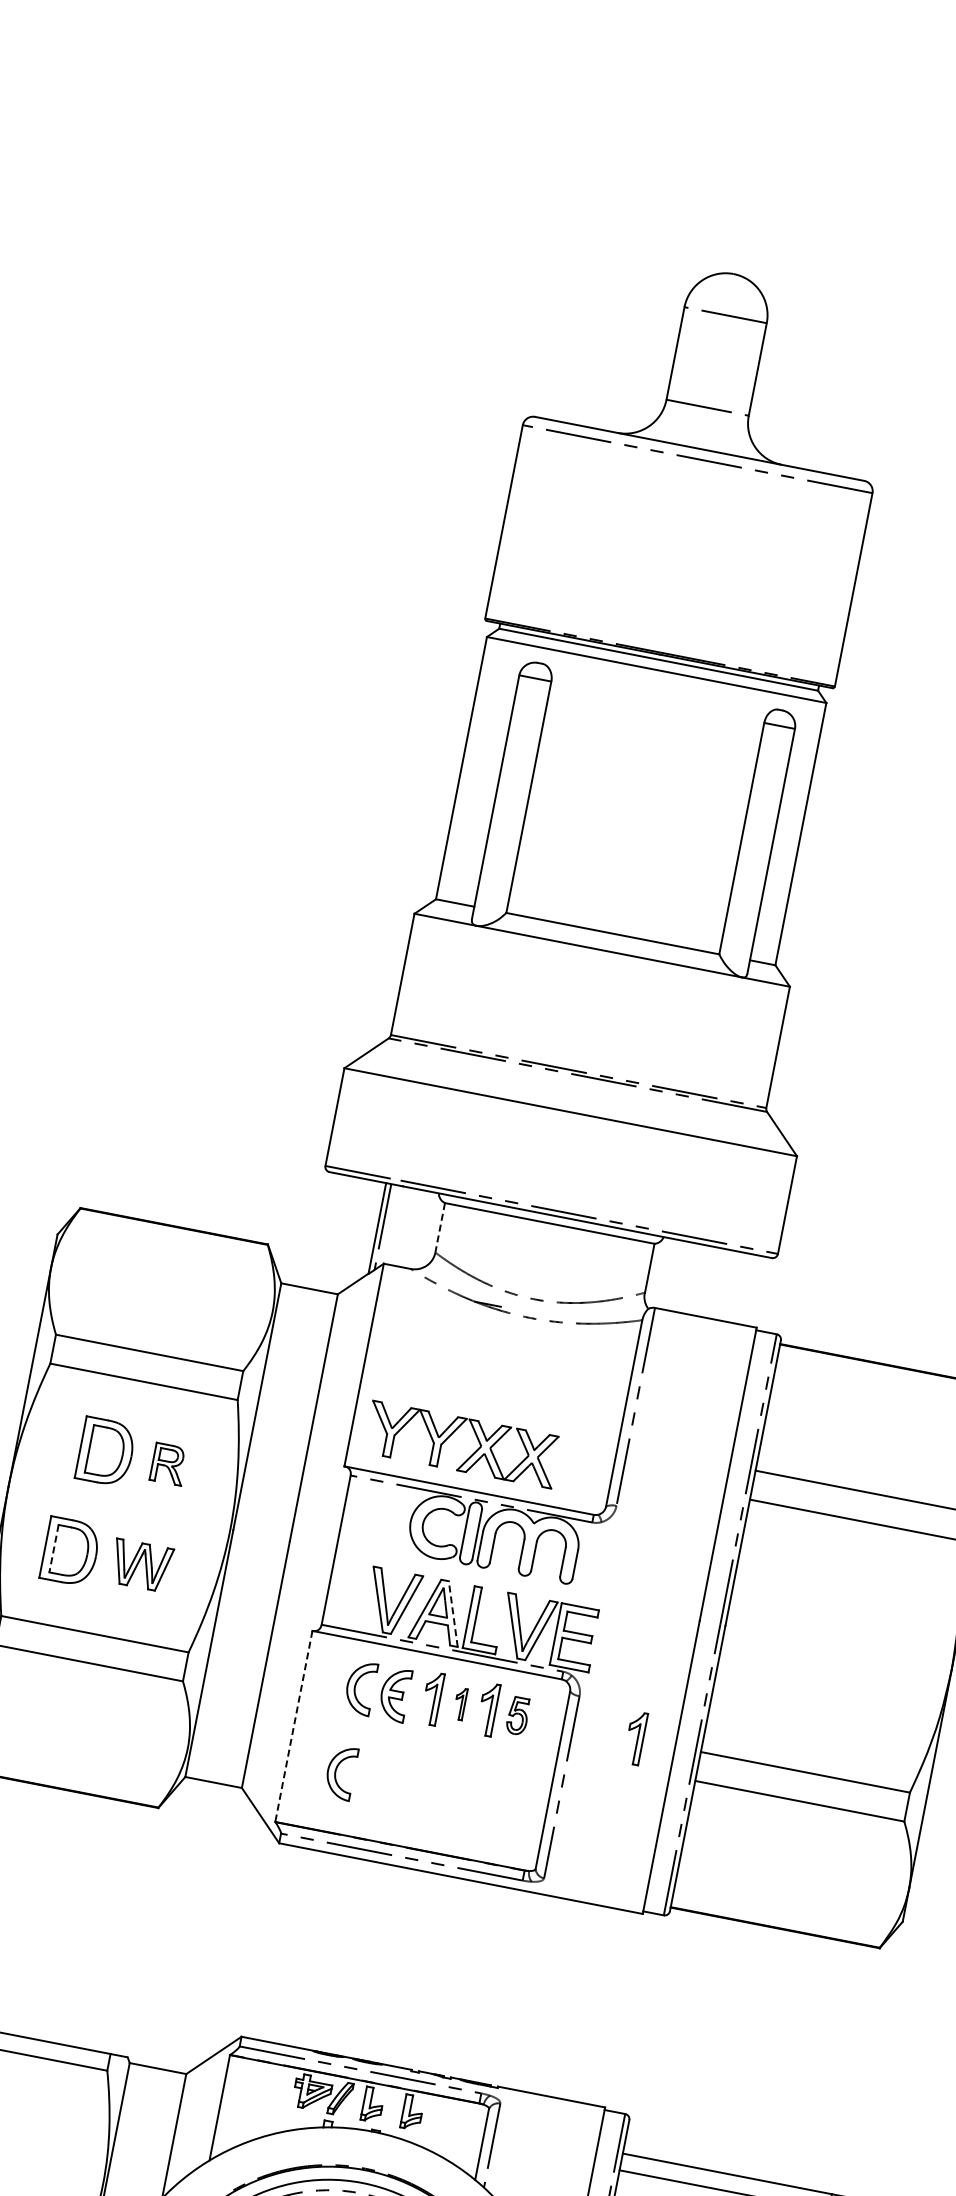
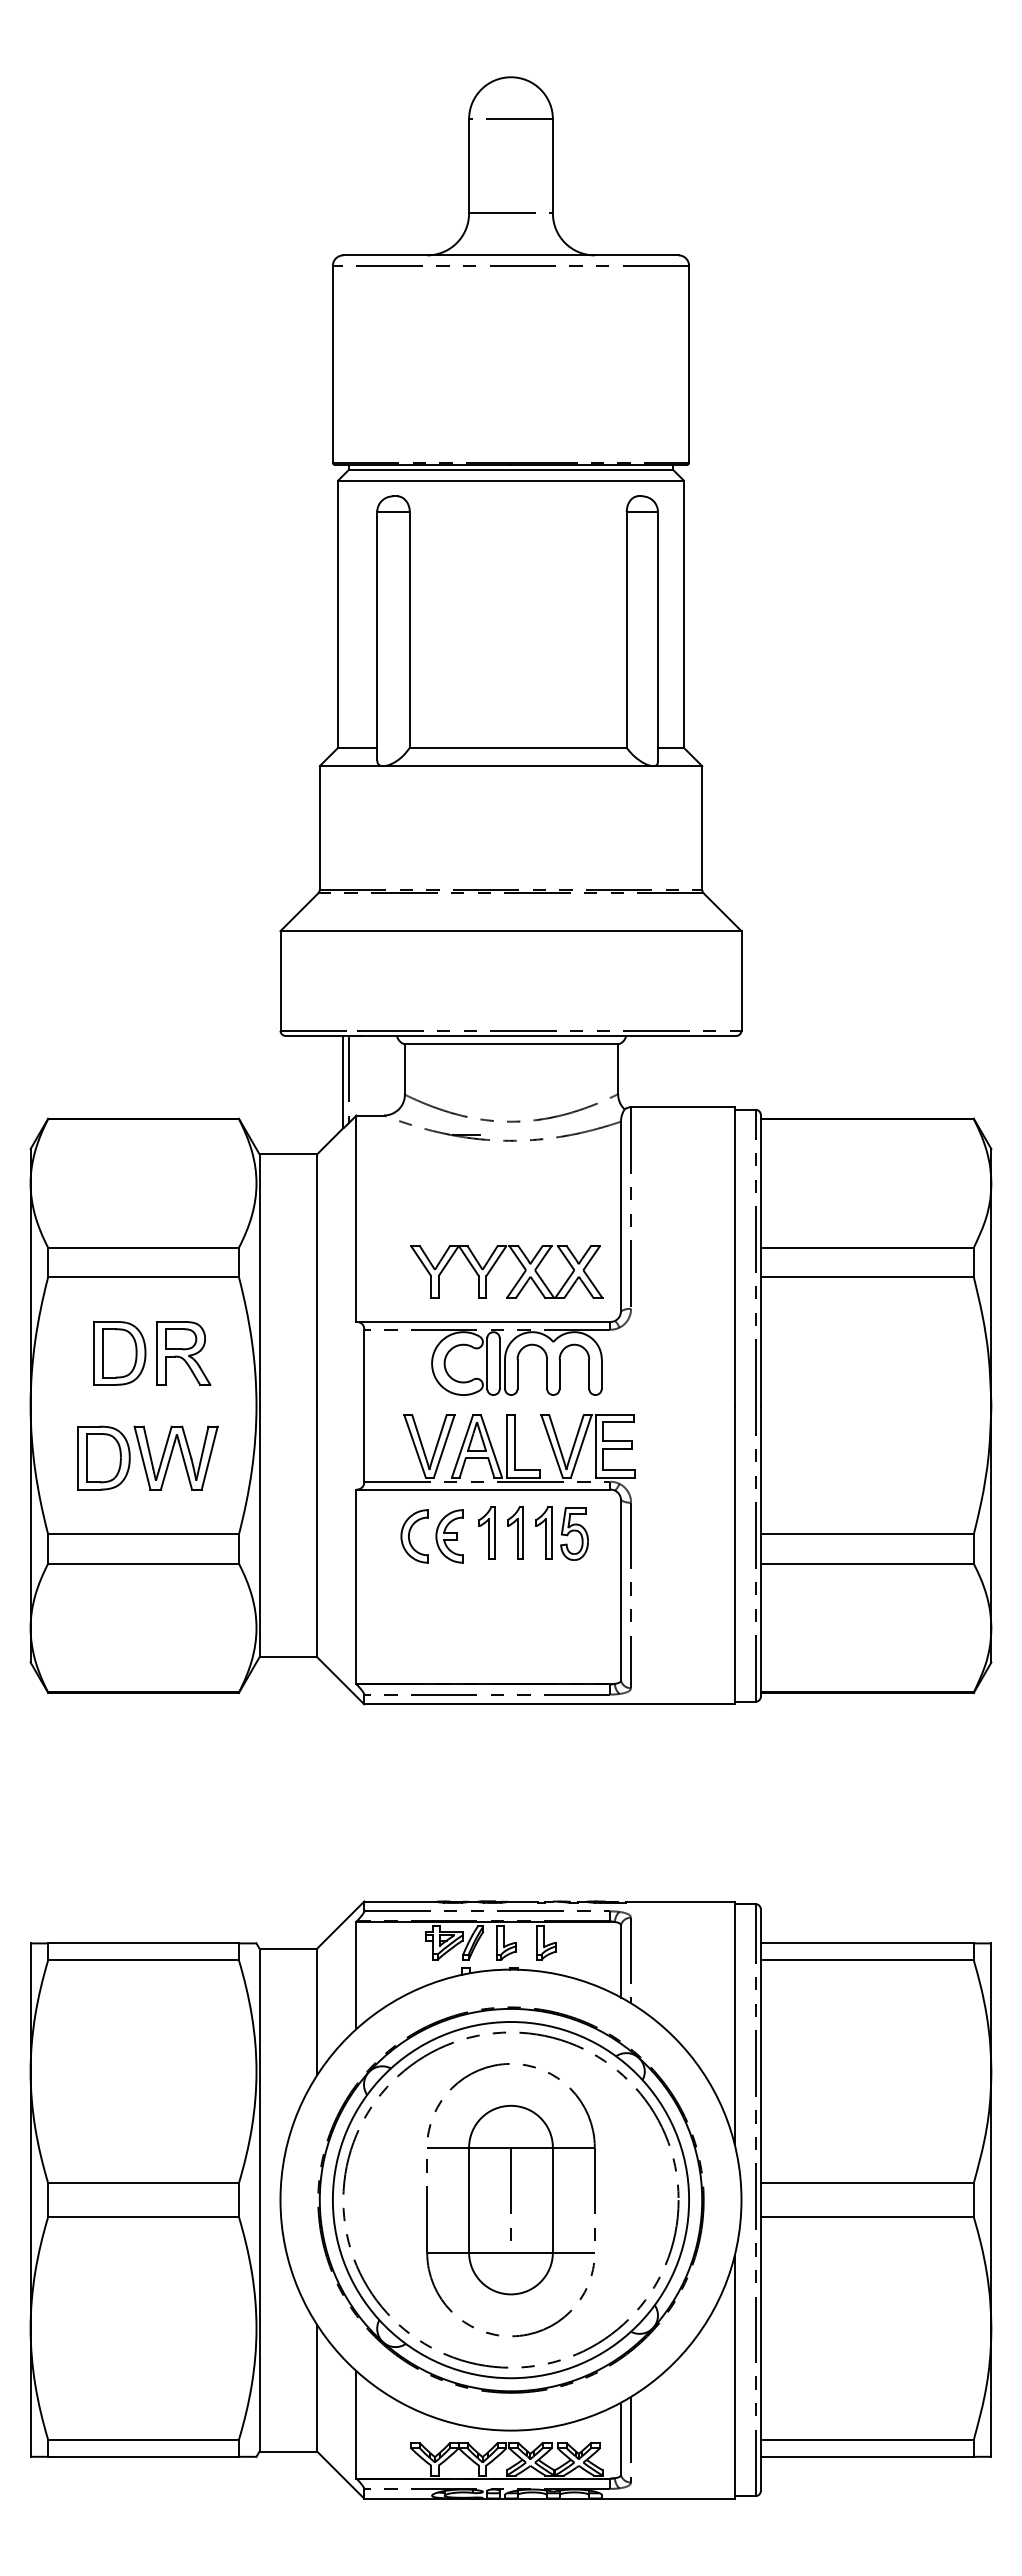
line: (439, 1228) -> (404, 1070), dashed -> solid
part: (452, 1434) -> (495, 1264), moved
part: (168, 1464) -> (183, 1353), size x1.67
line: (54, 1549) -> (87, 1458), dashed -> solid
part: (140, 1564) -> (175, 1457), size x1.43
line: (453, 1613) -> (491, 1445), dashed -> solid
part: (460, 1703) -> (515, 1532), size x1.67
part: (518, 1715) -> (574, 1533), size x1.43
line: (293, 1727) -> (356, 1587), dashed -> solid
part: (635, 1737) -> (693, 1532), removed
part: (340, 1772) -> (411, 1623), removed

